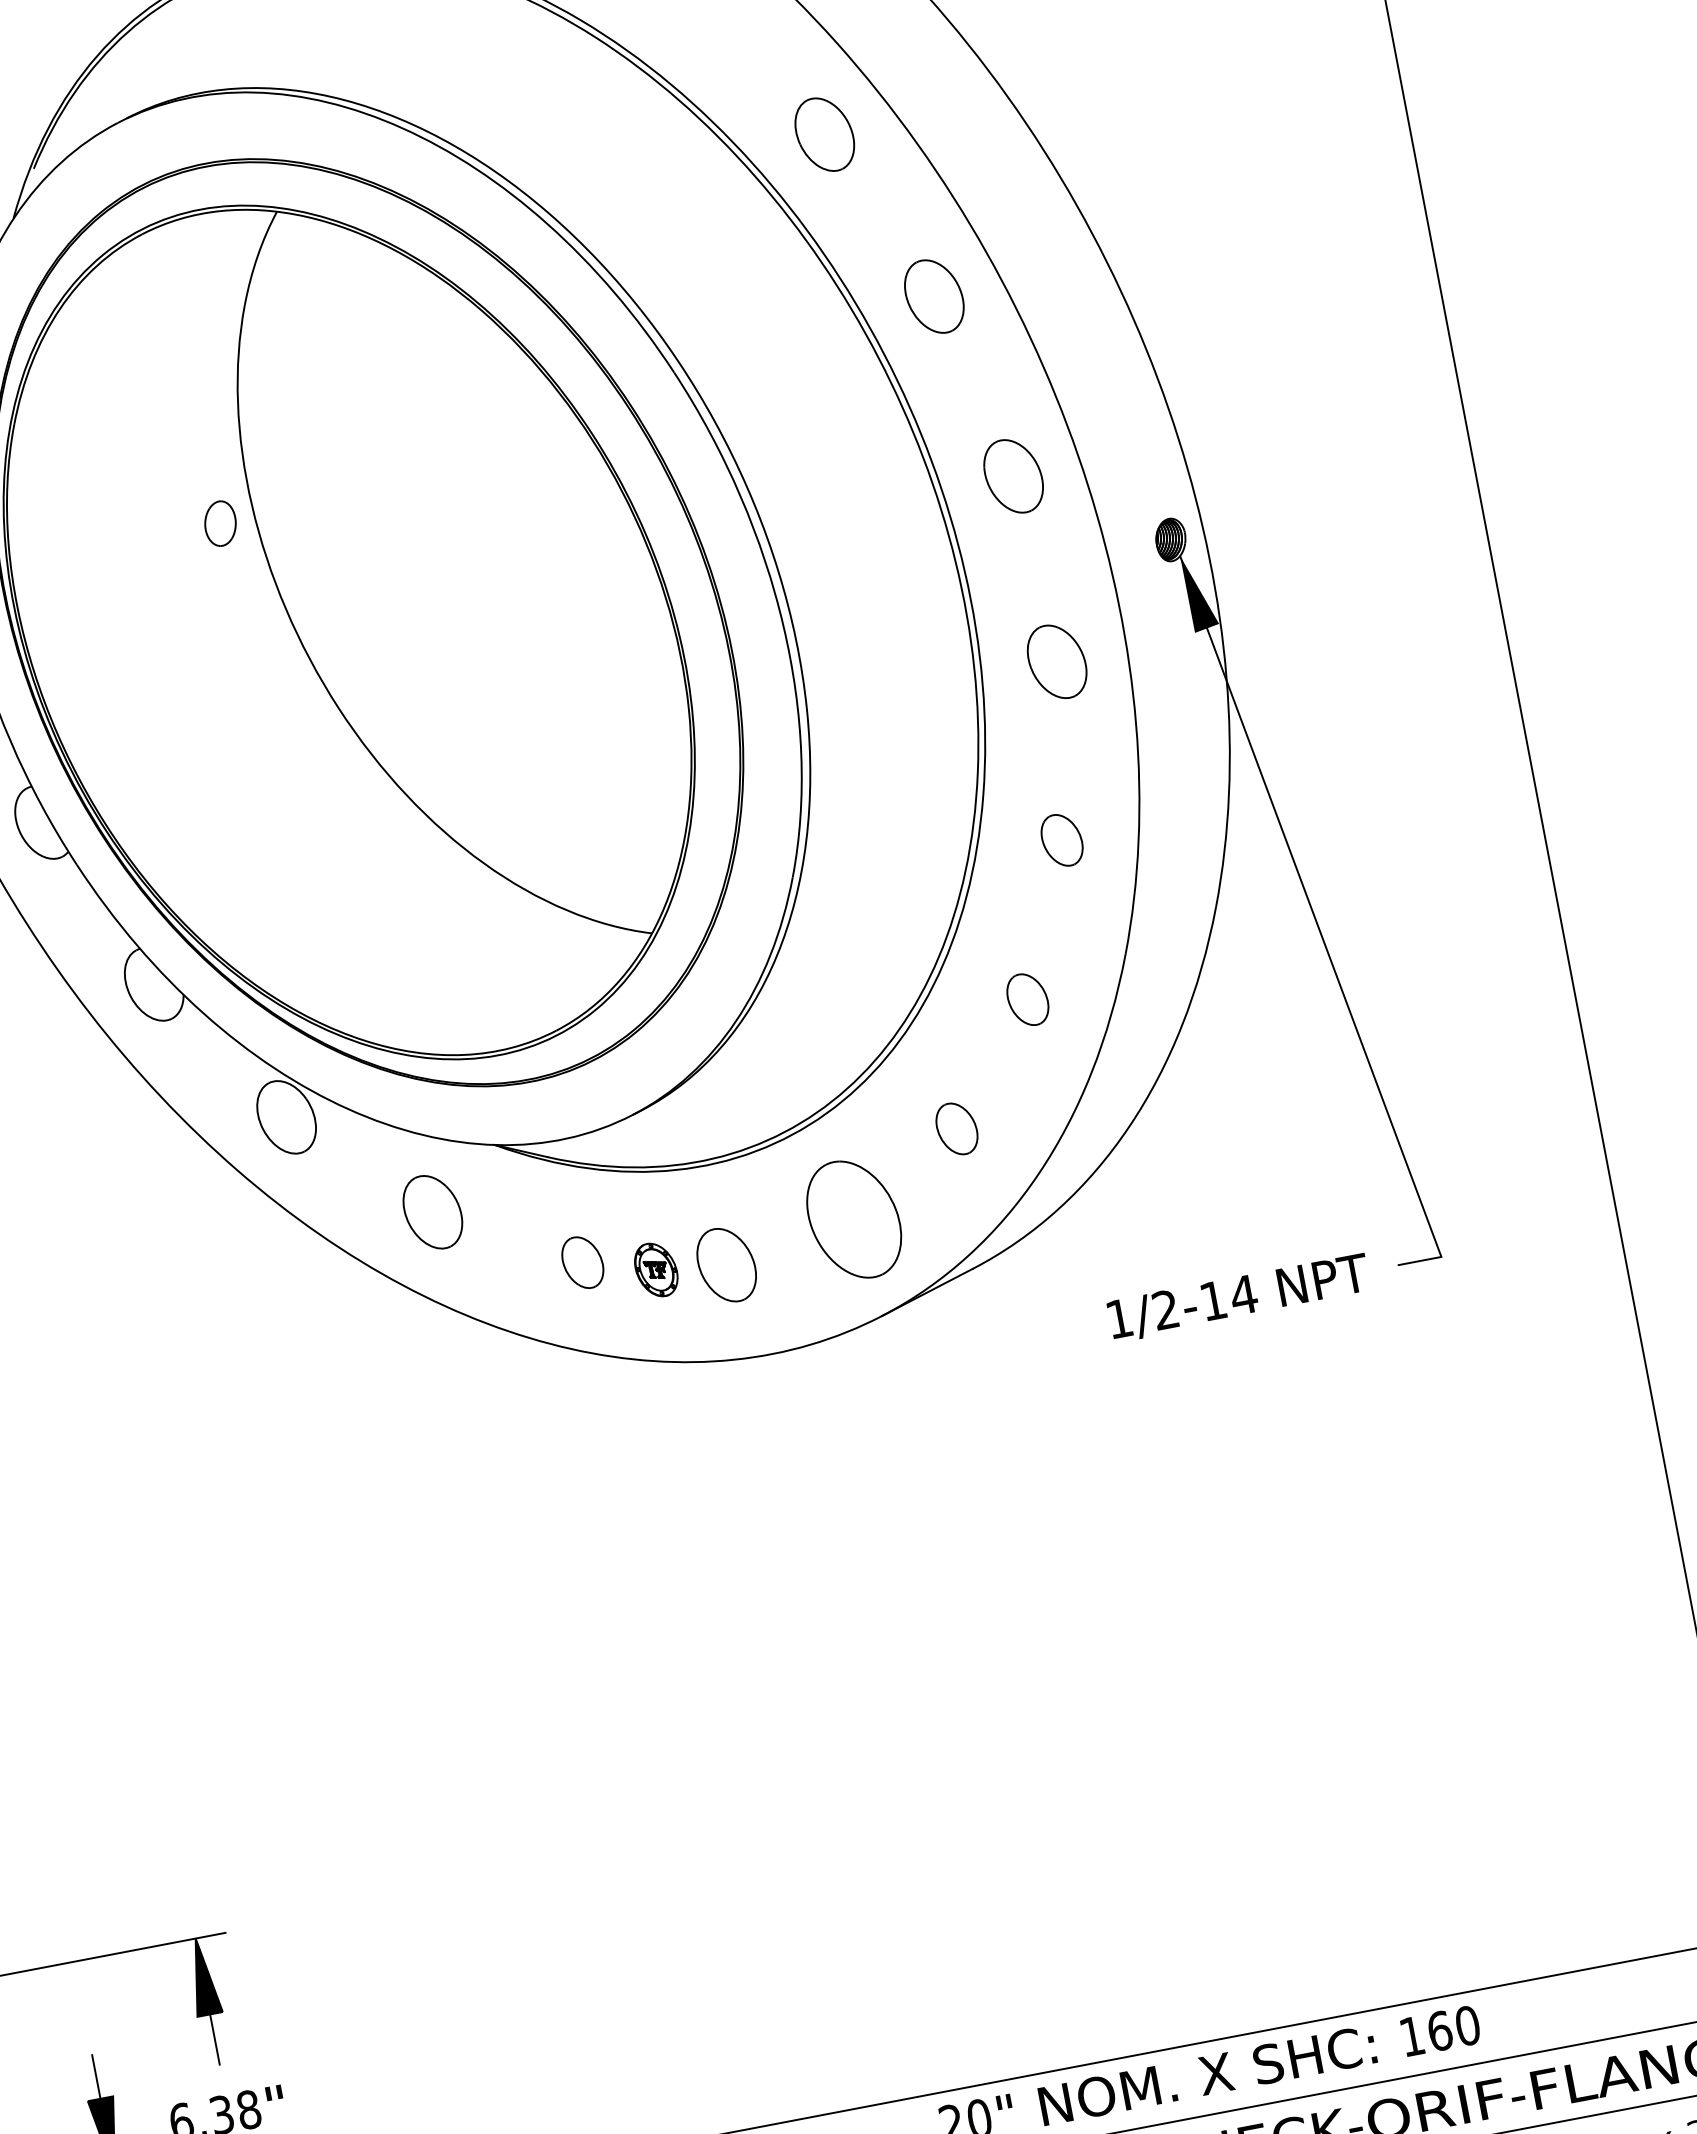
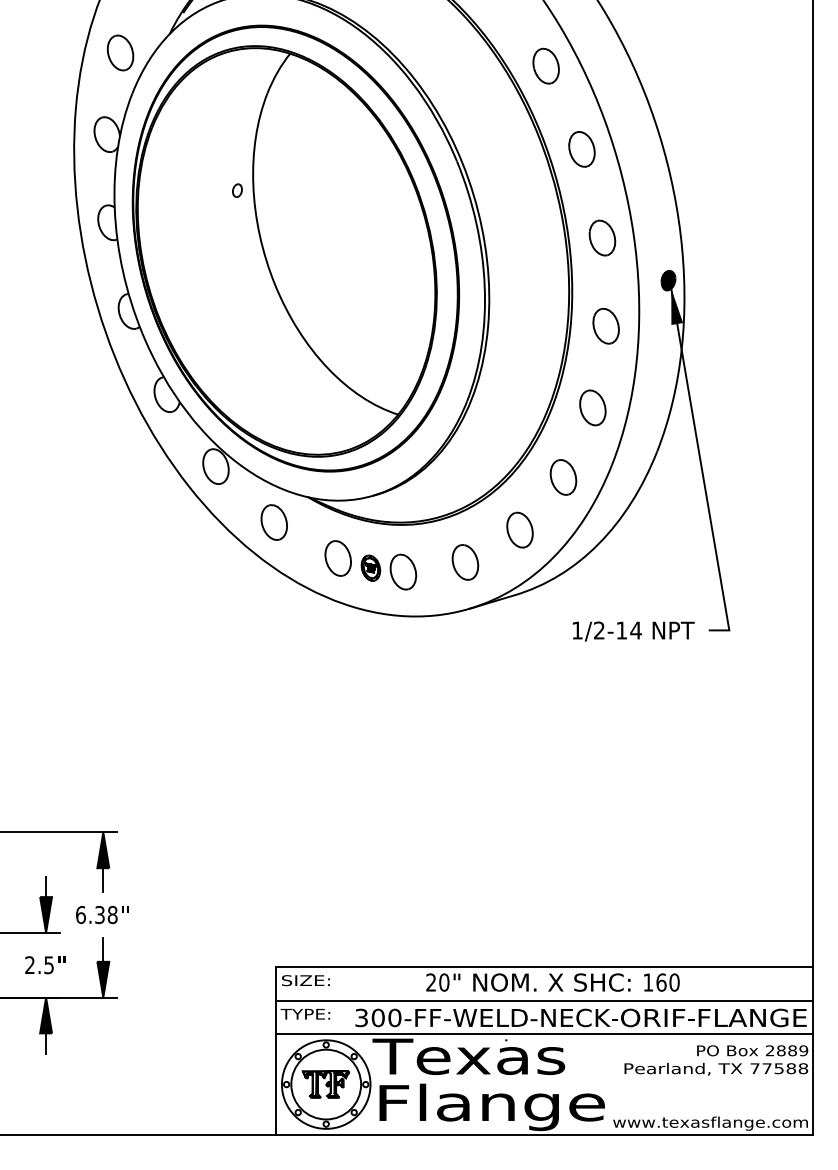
part: (220, 523) -> (237, 190), size x0.62
part: (1061, 839) -> (592, 407), size x1.43
part: (1027, 999) -> (563, 477), size x1.43
part: (955, 1127) -> (519, 529), size x1.43
part: (854, 1219) -> (465, 562), size x0.62
part: (581, 1262) -> (337, 558), size x1.43

